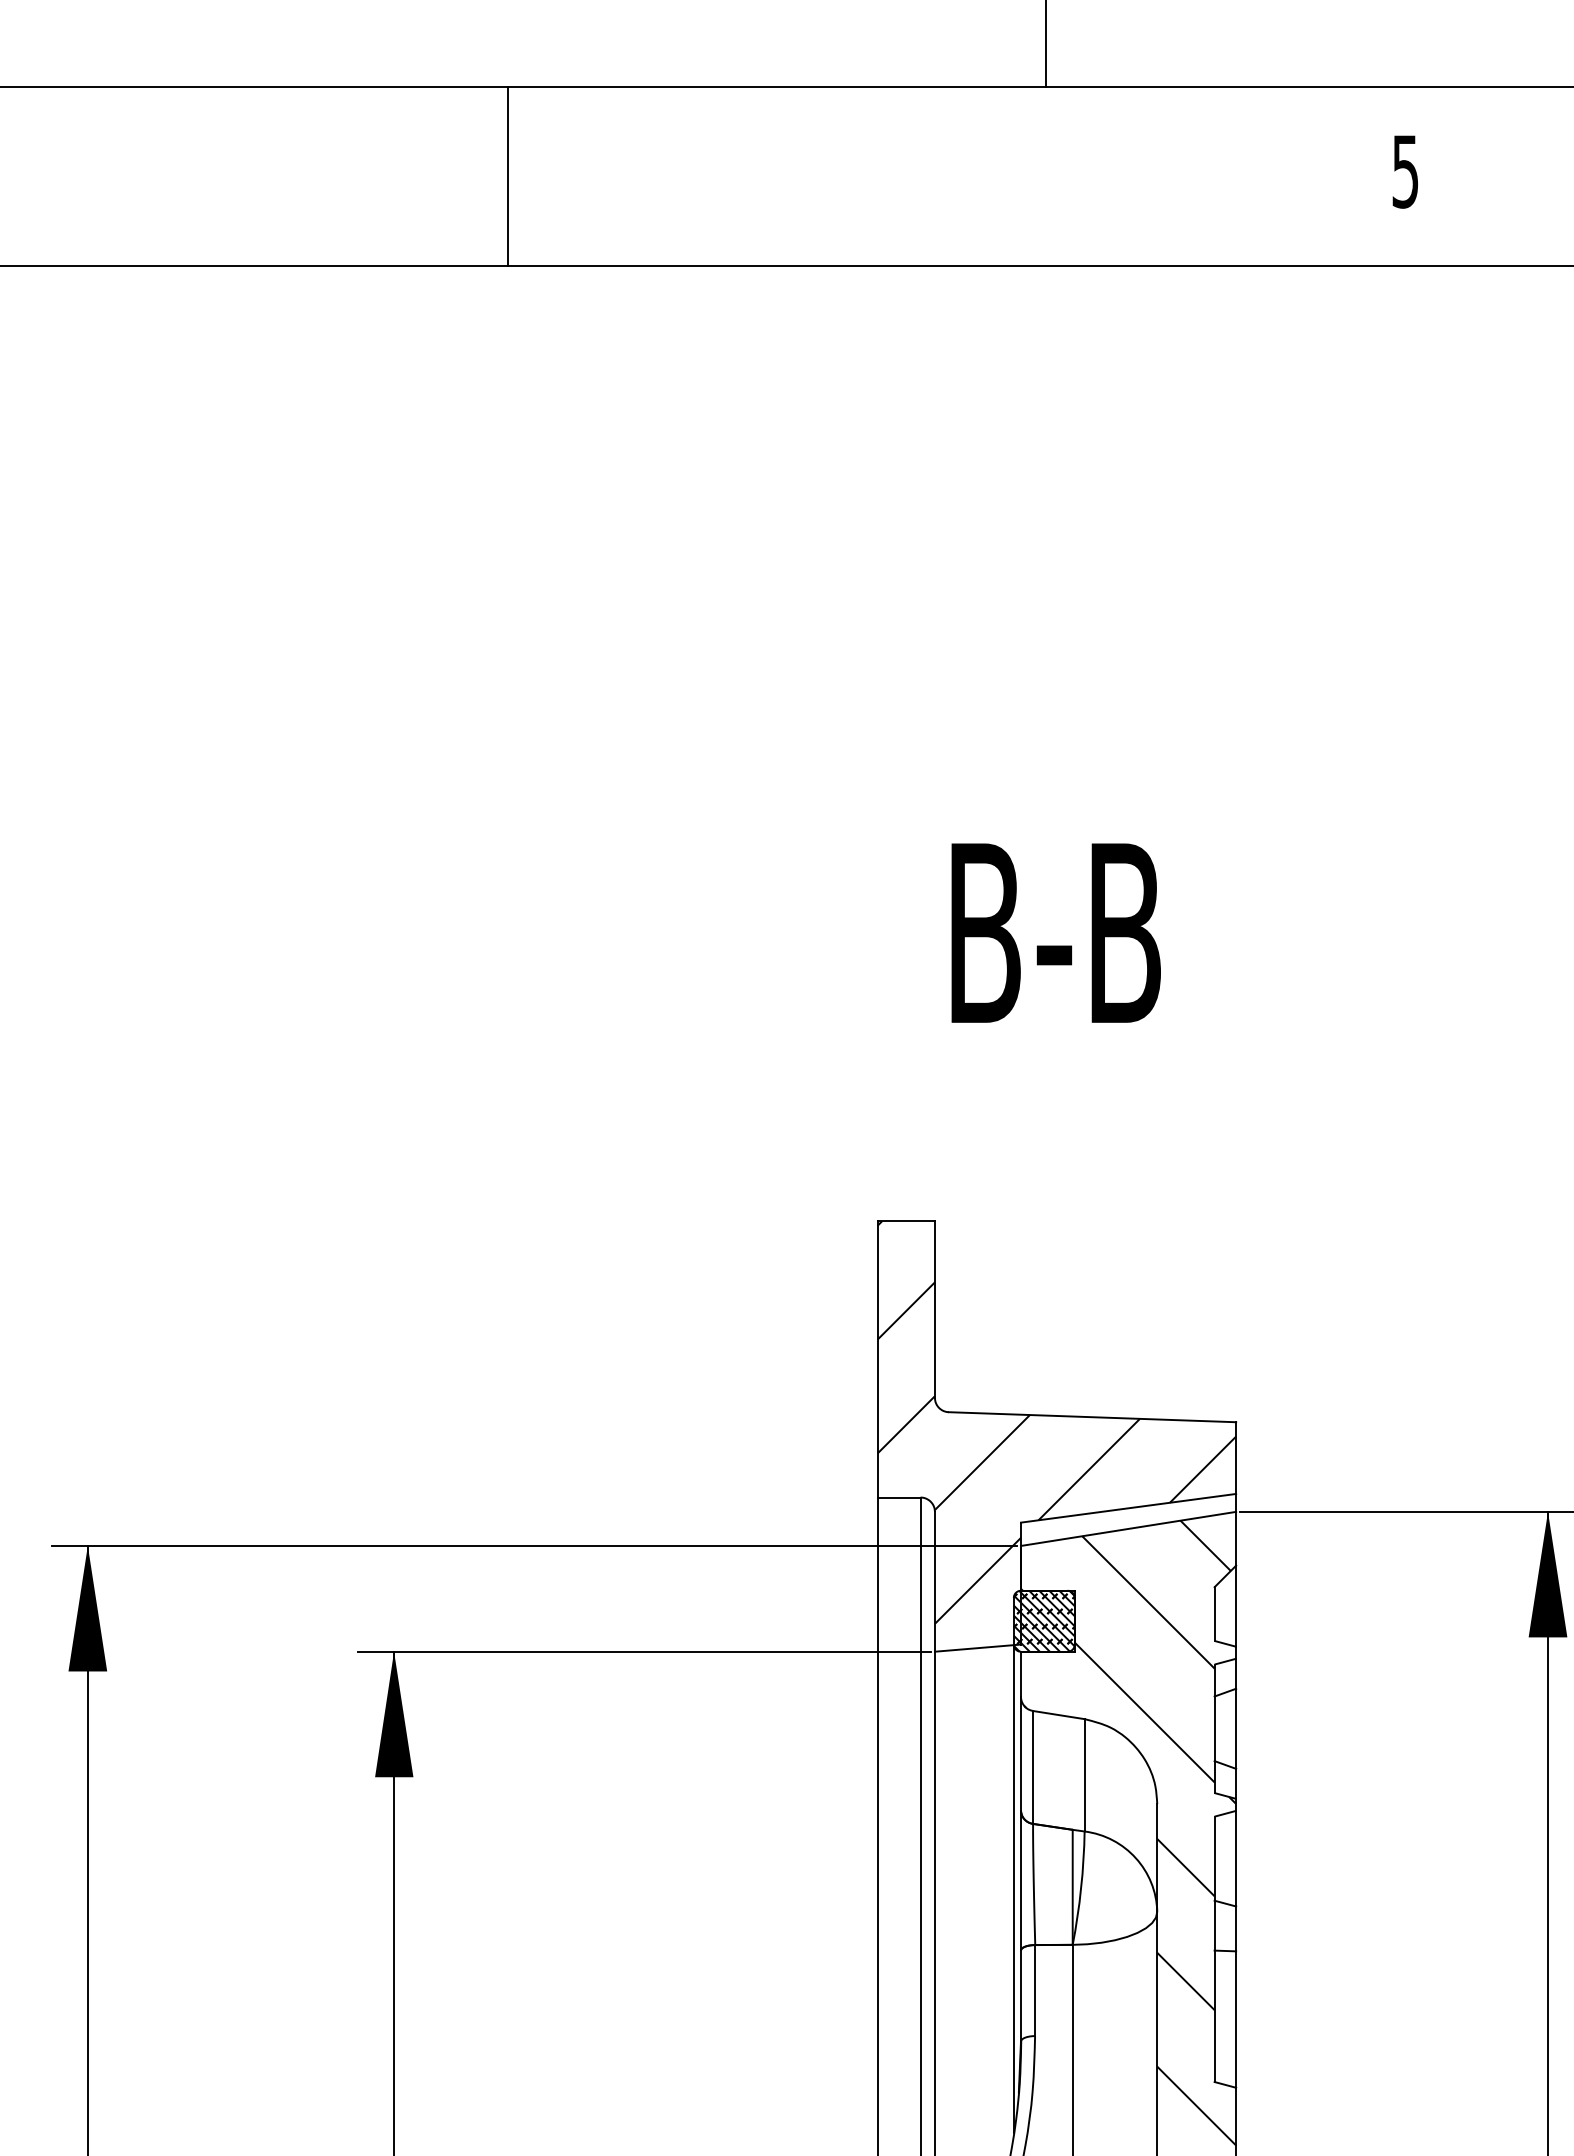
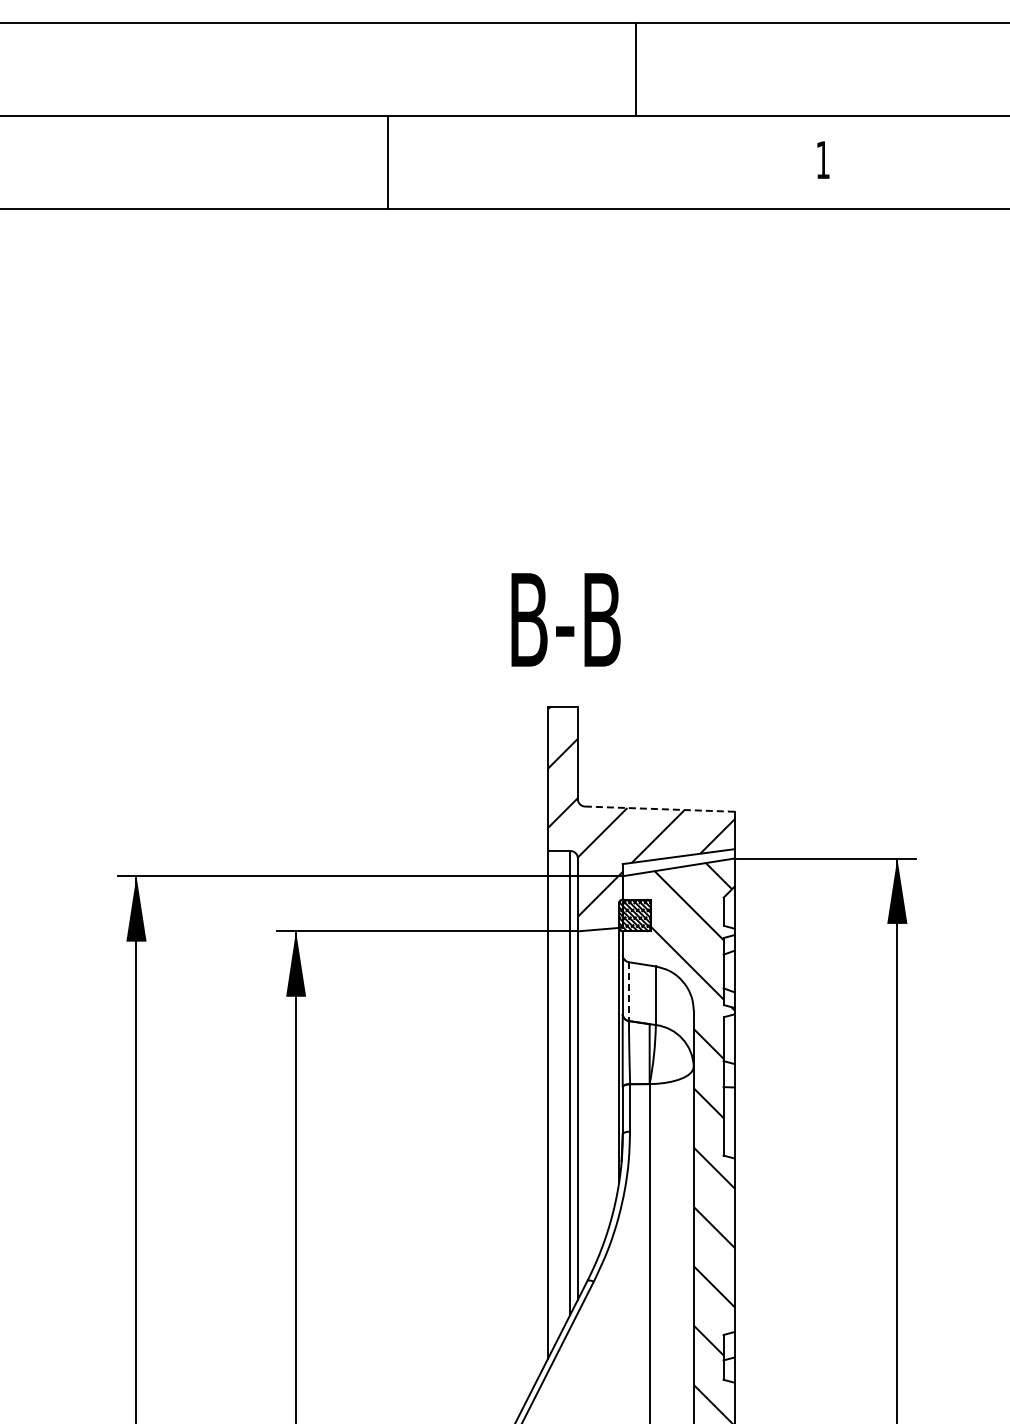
text: (1404, 172) -> (822, 160), 5 -> 1
line: (508, 176) -> (388, 162), moved
text: (1055, 932) -> (565, 619), moved
line: (1091, 1417) -> (659, 809), solid -> dashed
line: (1034, 1769) -> (629, 992), solid -> dashed

